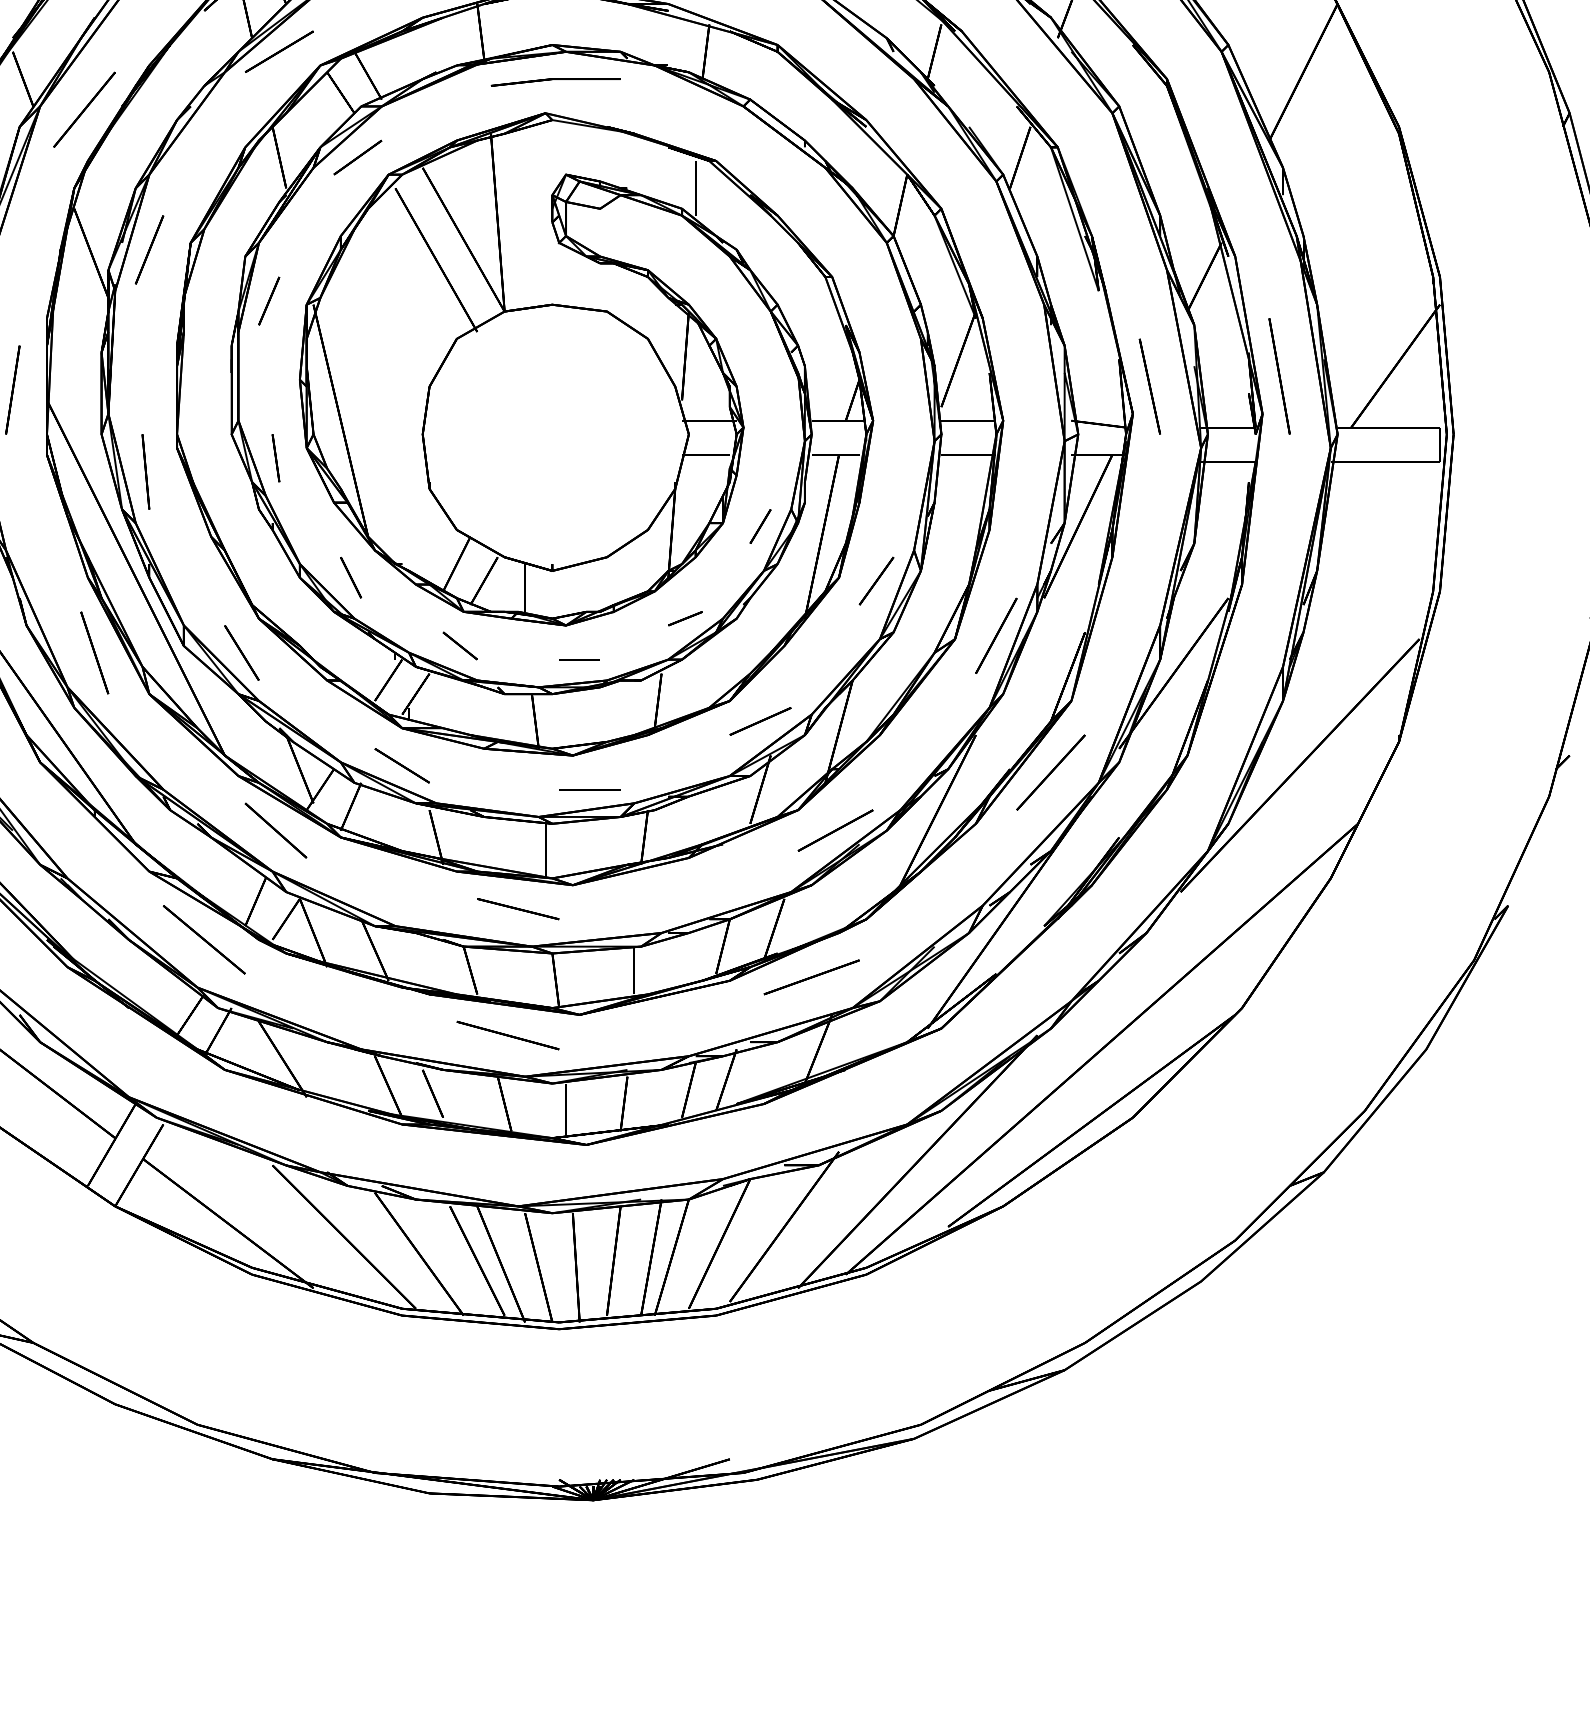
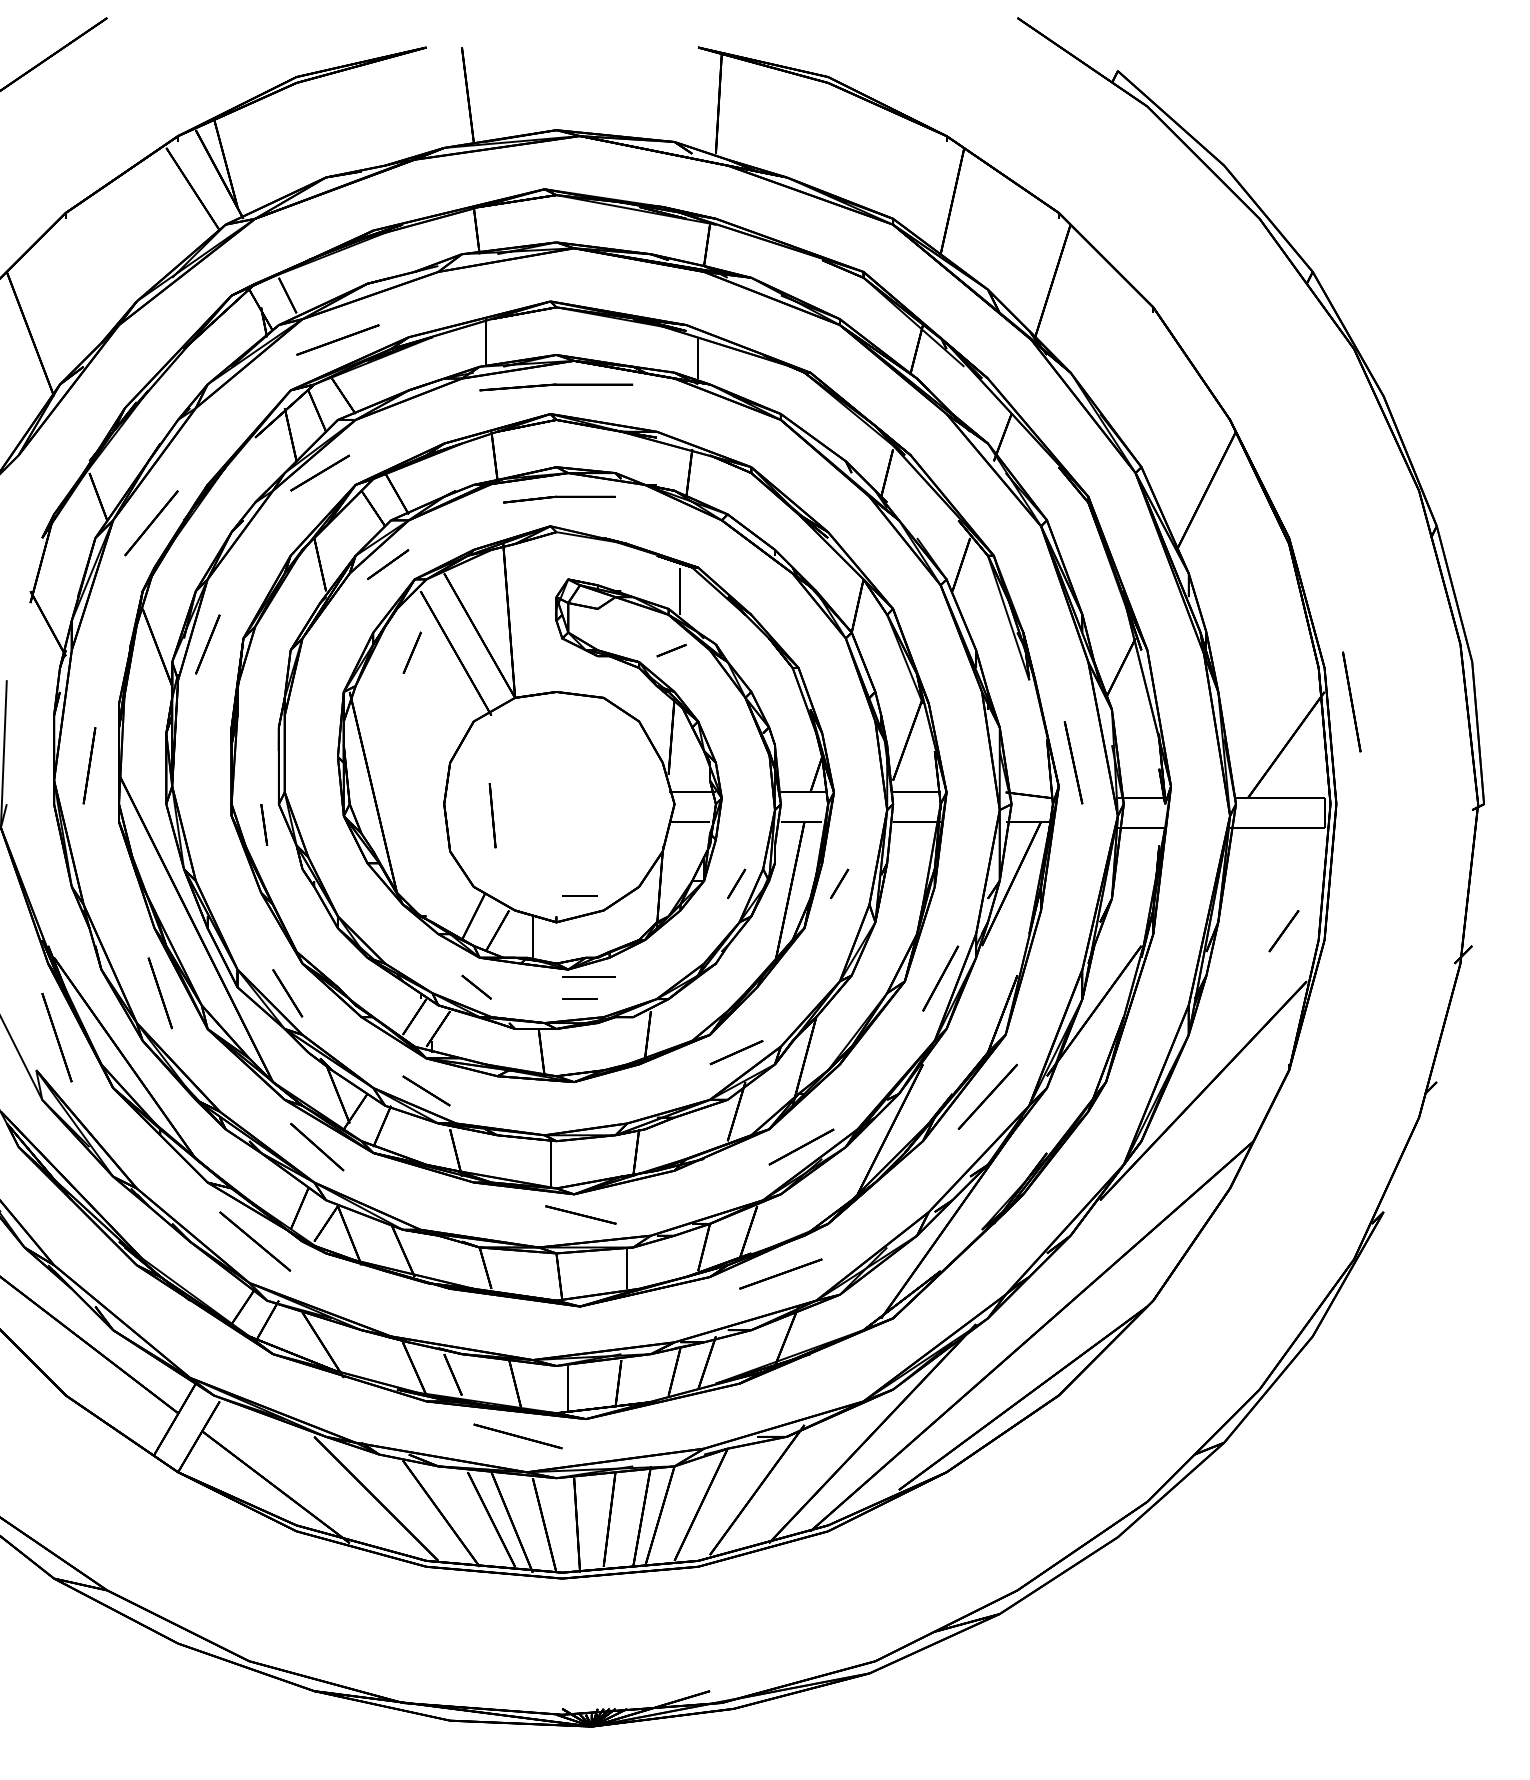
line: (268, 300) -> (411, 652), moved
line: (1279, 375) -> (1351, 701), moved
line: (276, 457) -> (264, 824), moved
line: (145, 471) -> (492, 815), moved
line: (879, 526) -> (839, 883), added
line: (579, 539) -> (579, 895), added
line: (350, 578) -> (381, 928), removed
line: (876, 581) -> (1283, 931), moved
line: (685, 618) -> (671, 650), moved
line: (589, 789) -> (588, 976), moved
line: (517, 908) -> (580, 1214), moved
line: (507, 1035) -> (517, 1436), moved

